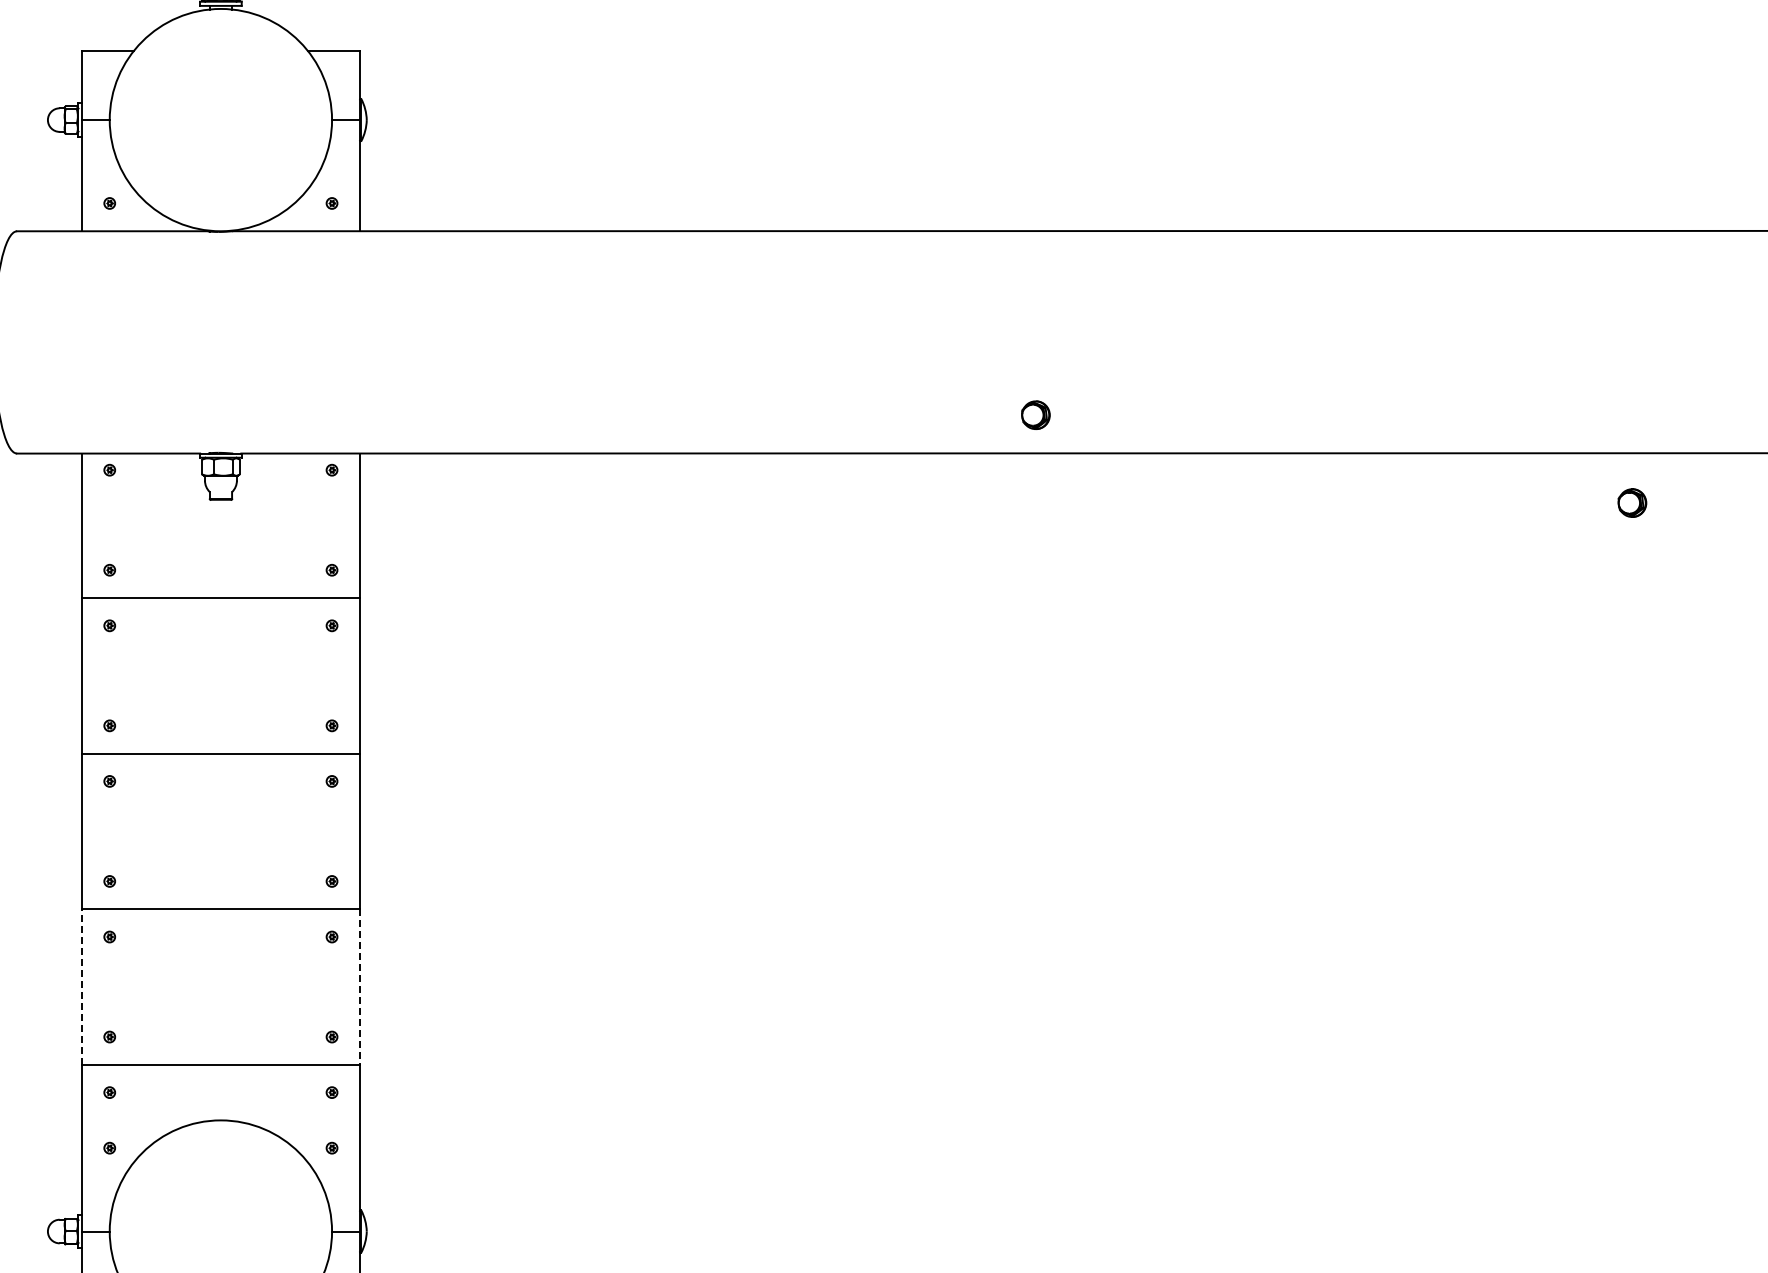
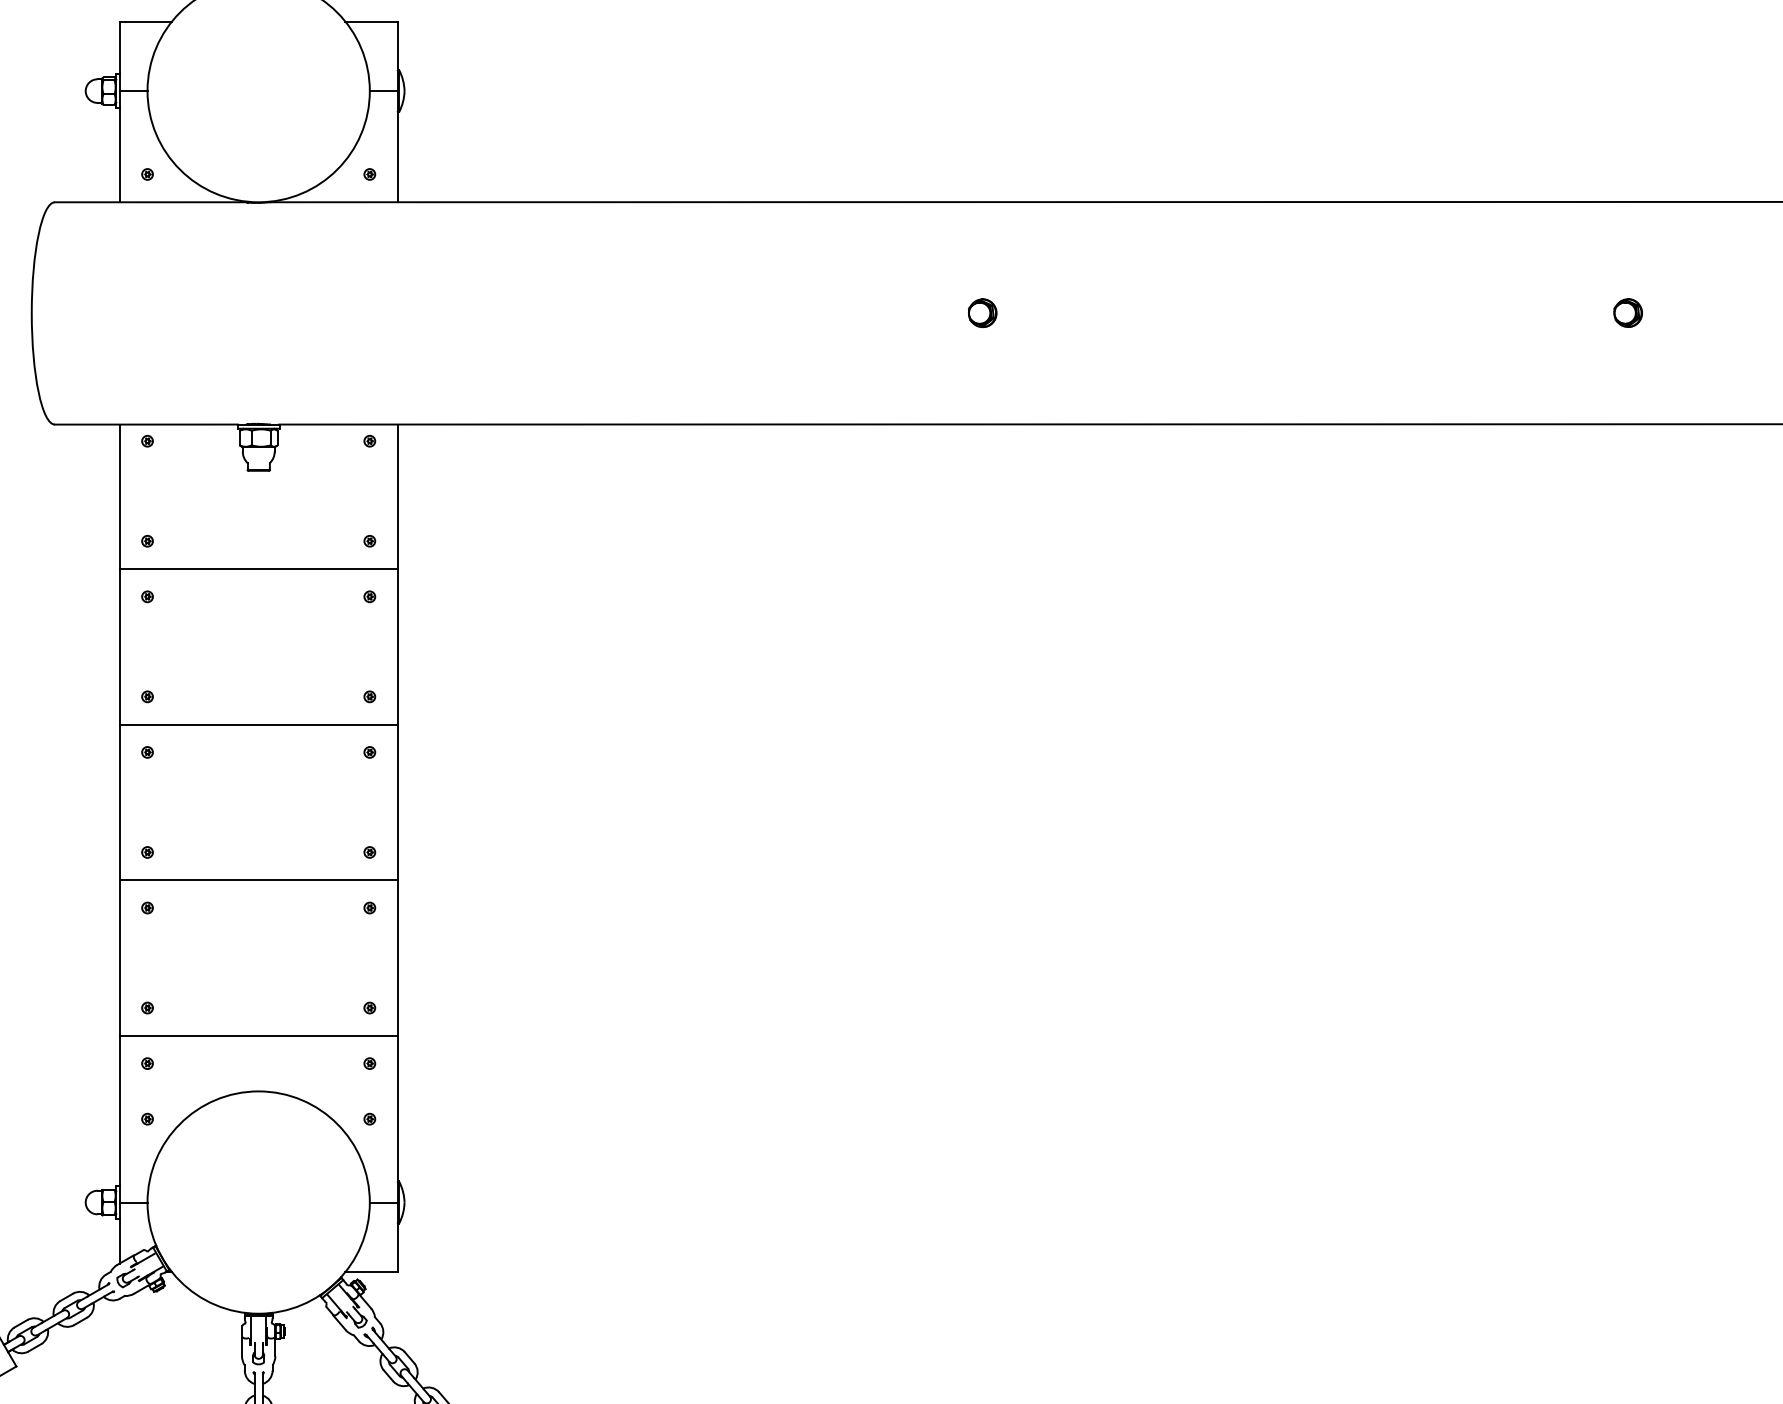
part: (1035, 414) -> (982, 312), moved
part: (1631, 502) -> (1627, 312), moved
line: (81, 987) -> (119, 958), dashed -> solid
line: (359, 987) -> (397, 958), dashed -> solid

